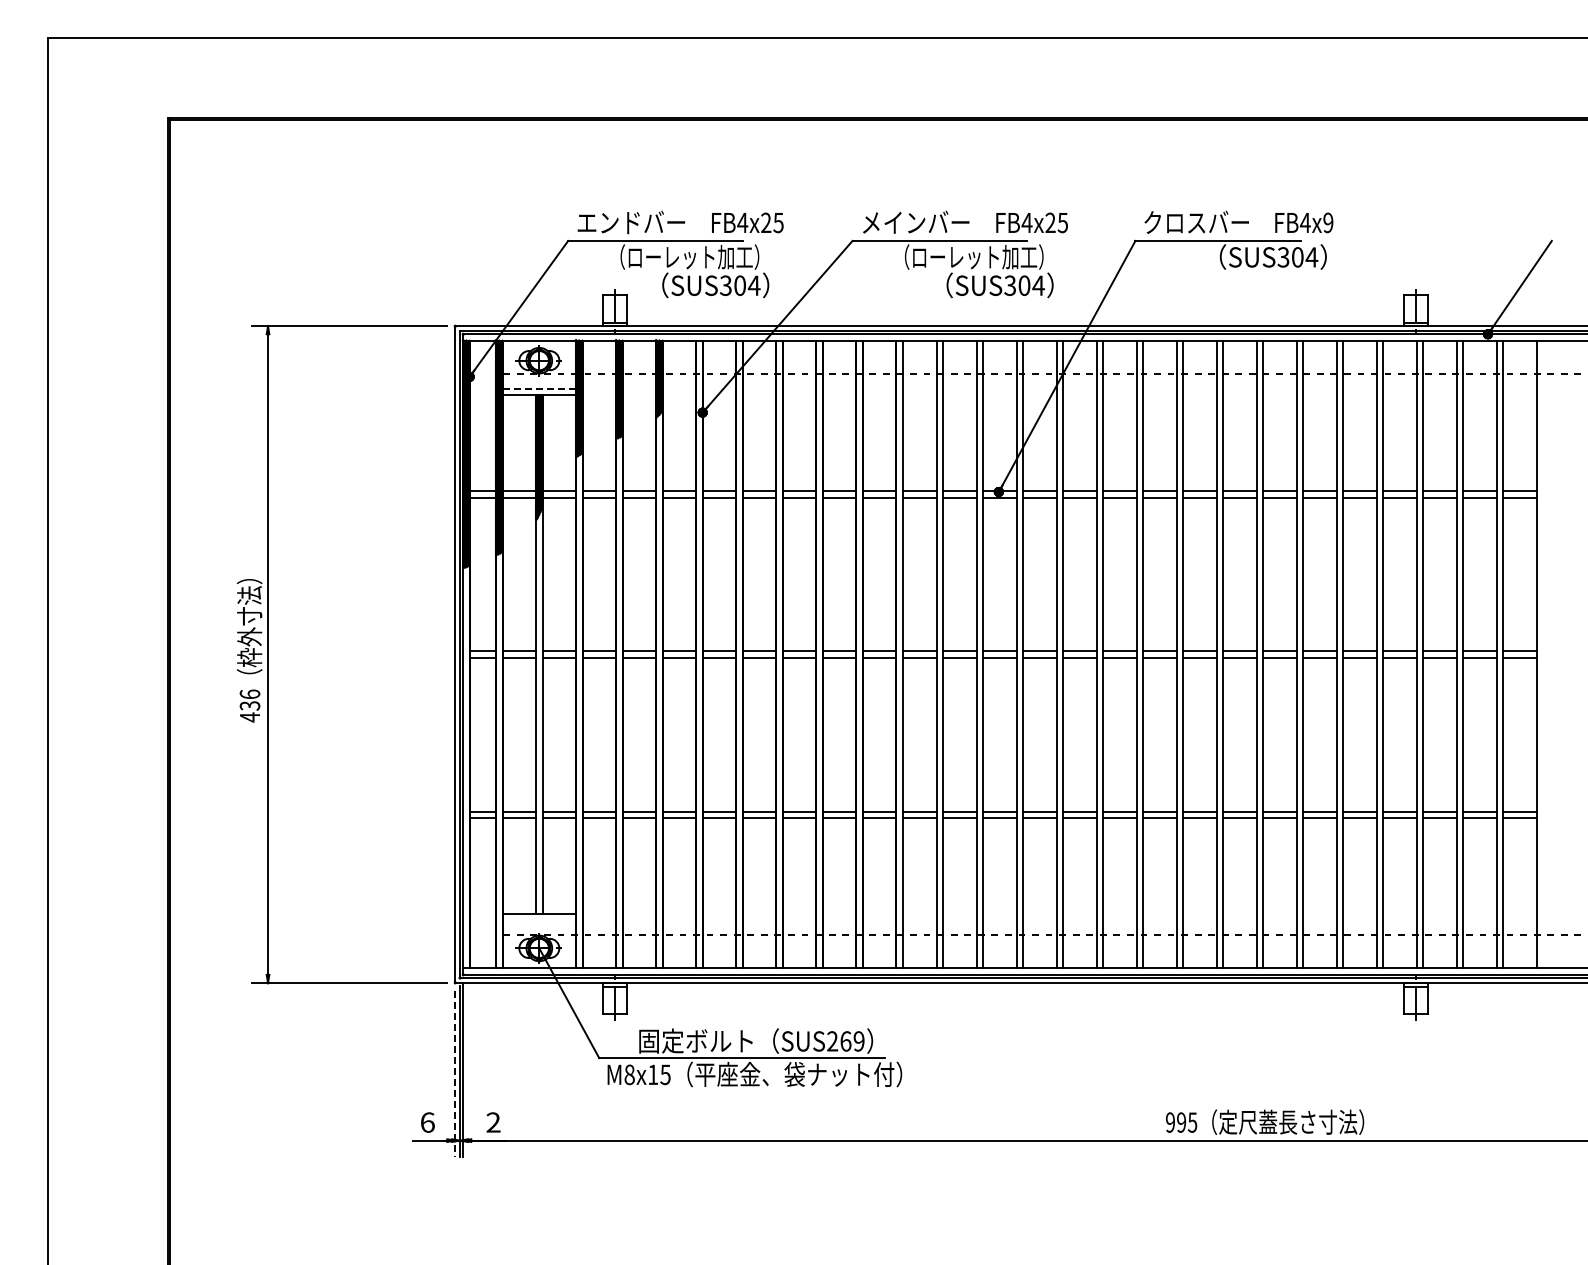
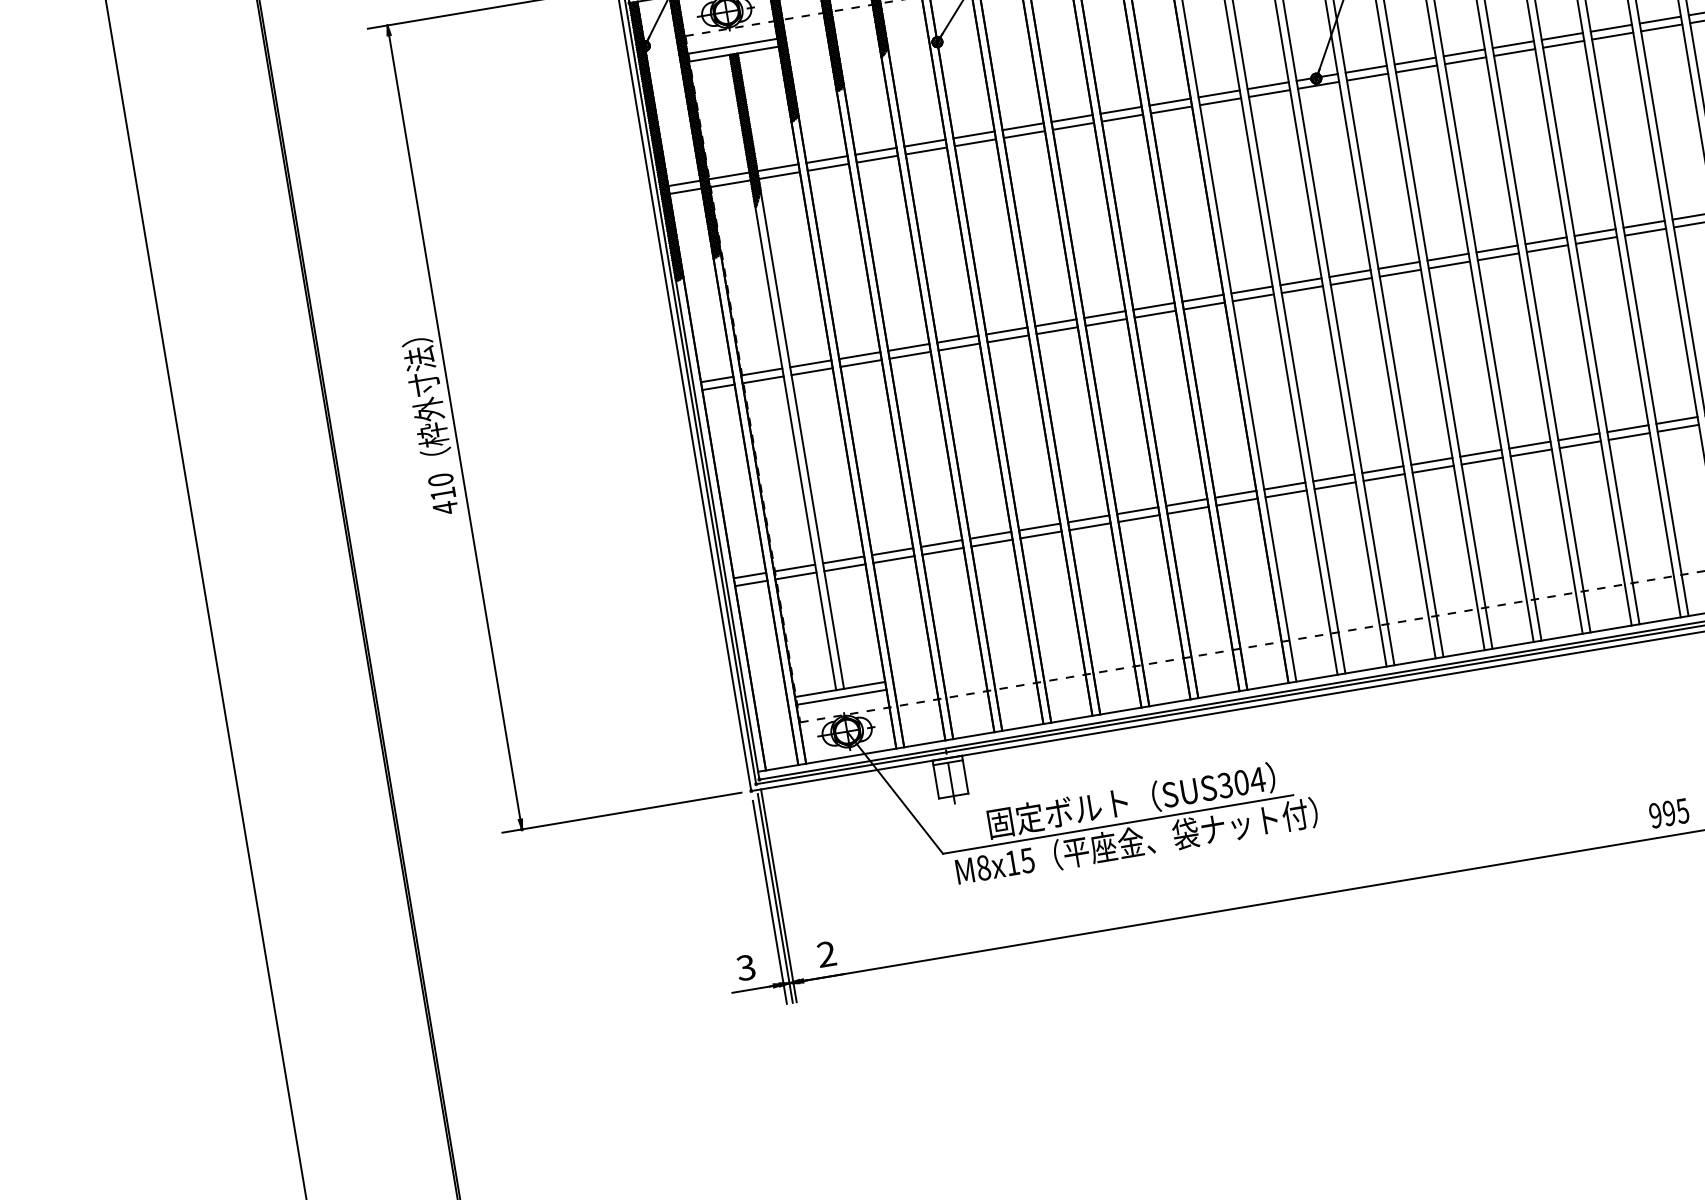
line: (539, 388) -> (732, 46), dashed -> solid
text: (249, 699) -> (441, 486), 436 -> 410
line: (539, 920) -> (841, 697), added
text: (846, 1041) -> (1242, 782), SUS269 -> SUS304
line: (455, 1073) -> (770, 902), dashed -> solid
text: (427, 1122) -> (745, 967), 6 -> 3

